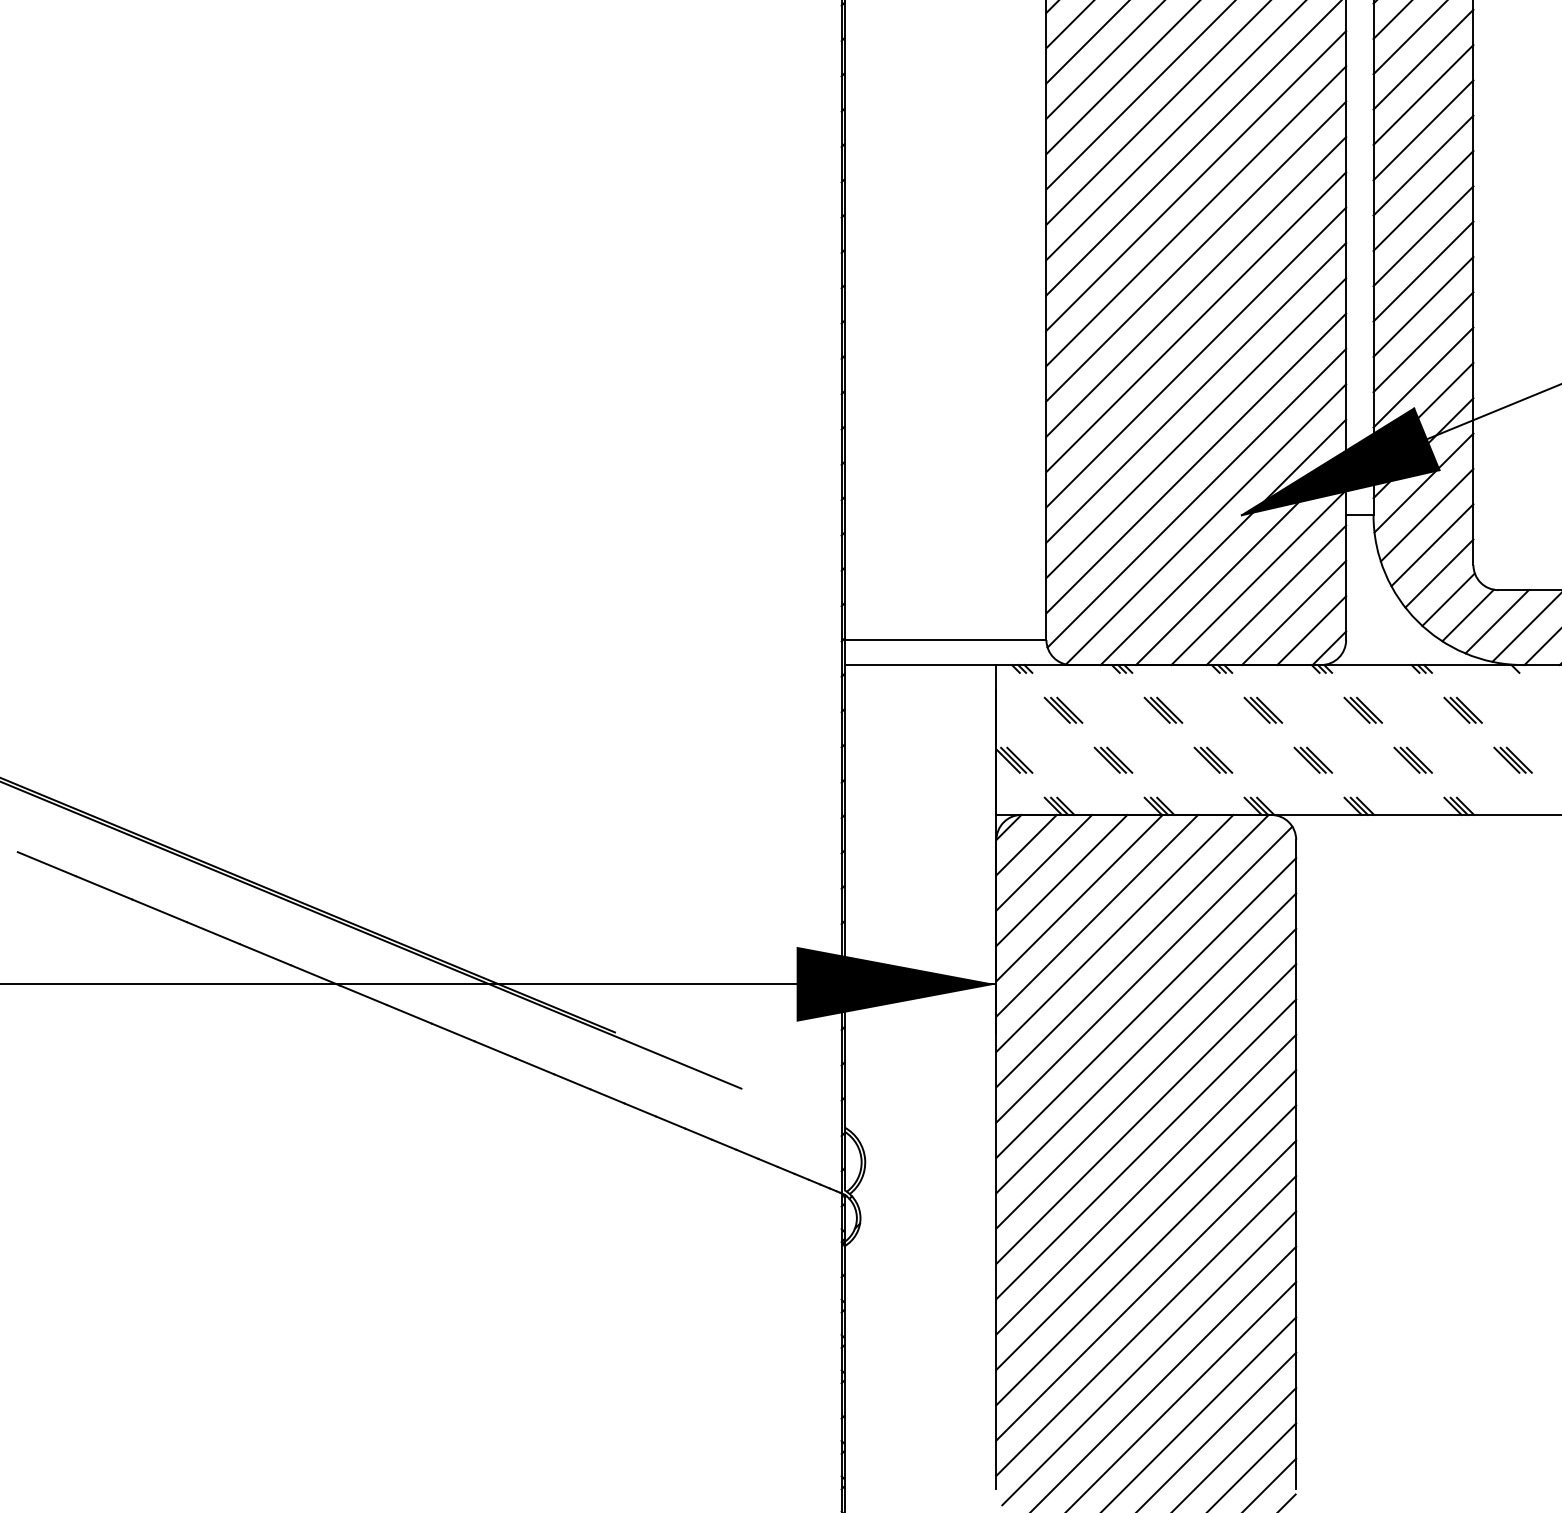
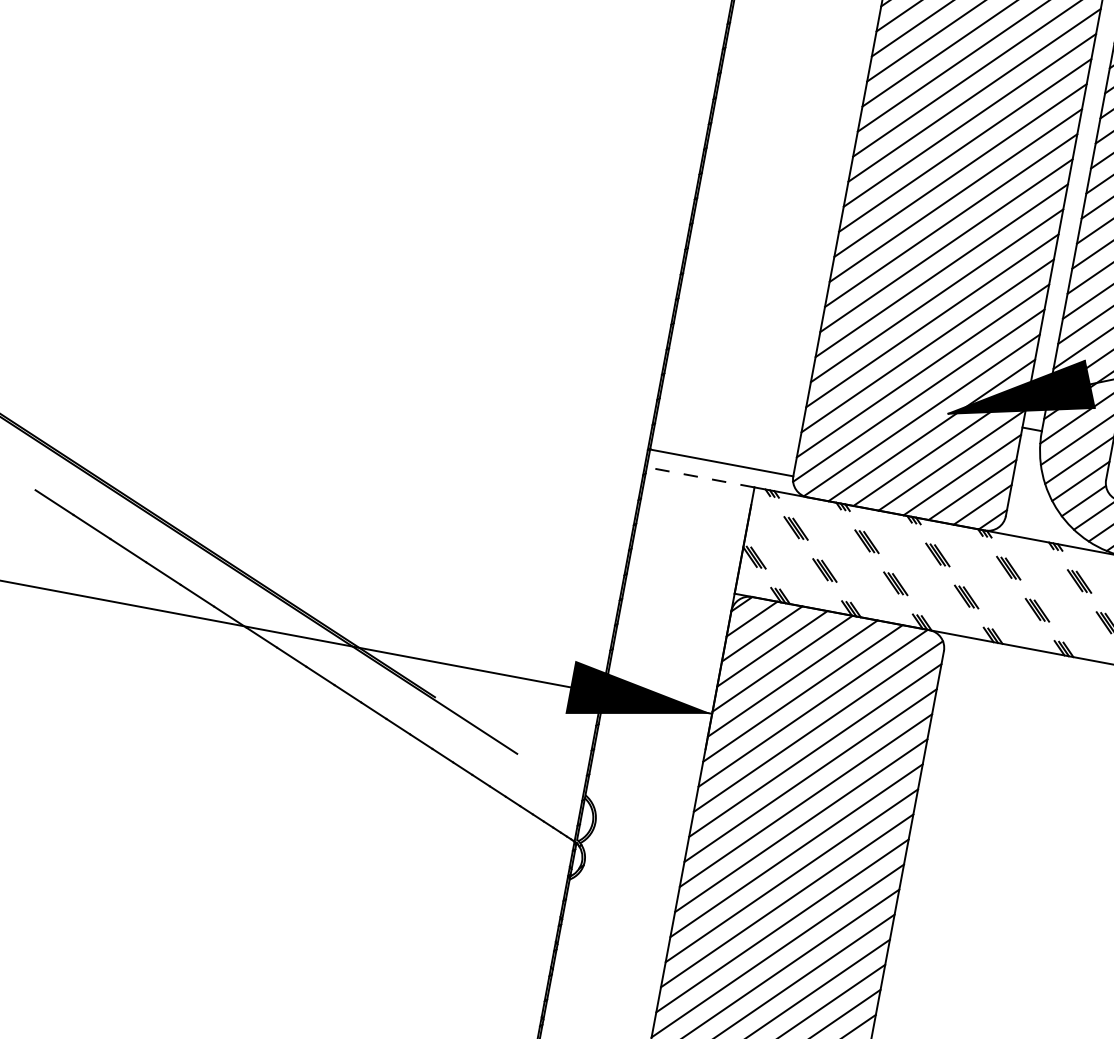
line: (920, 665) -> (700, 477), solid -> dashed

